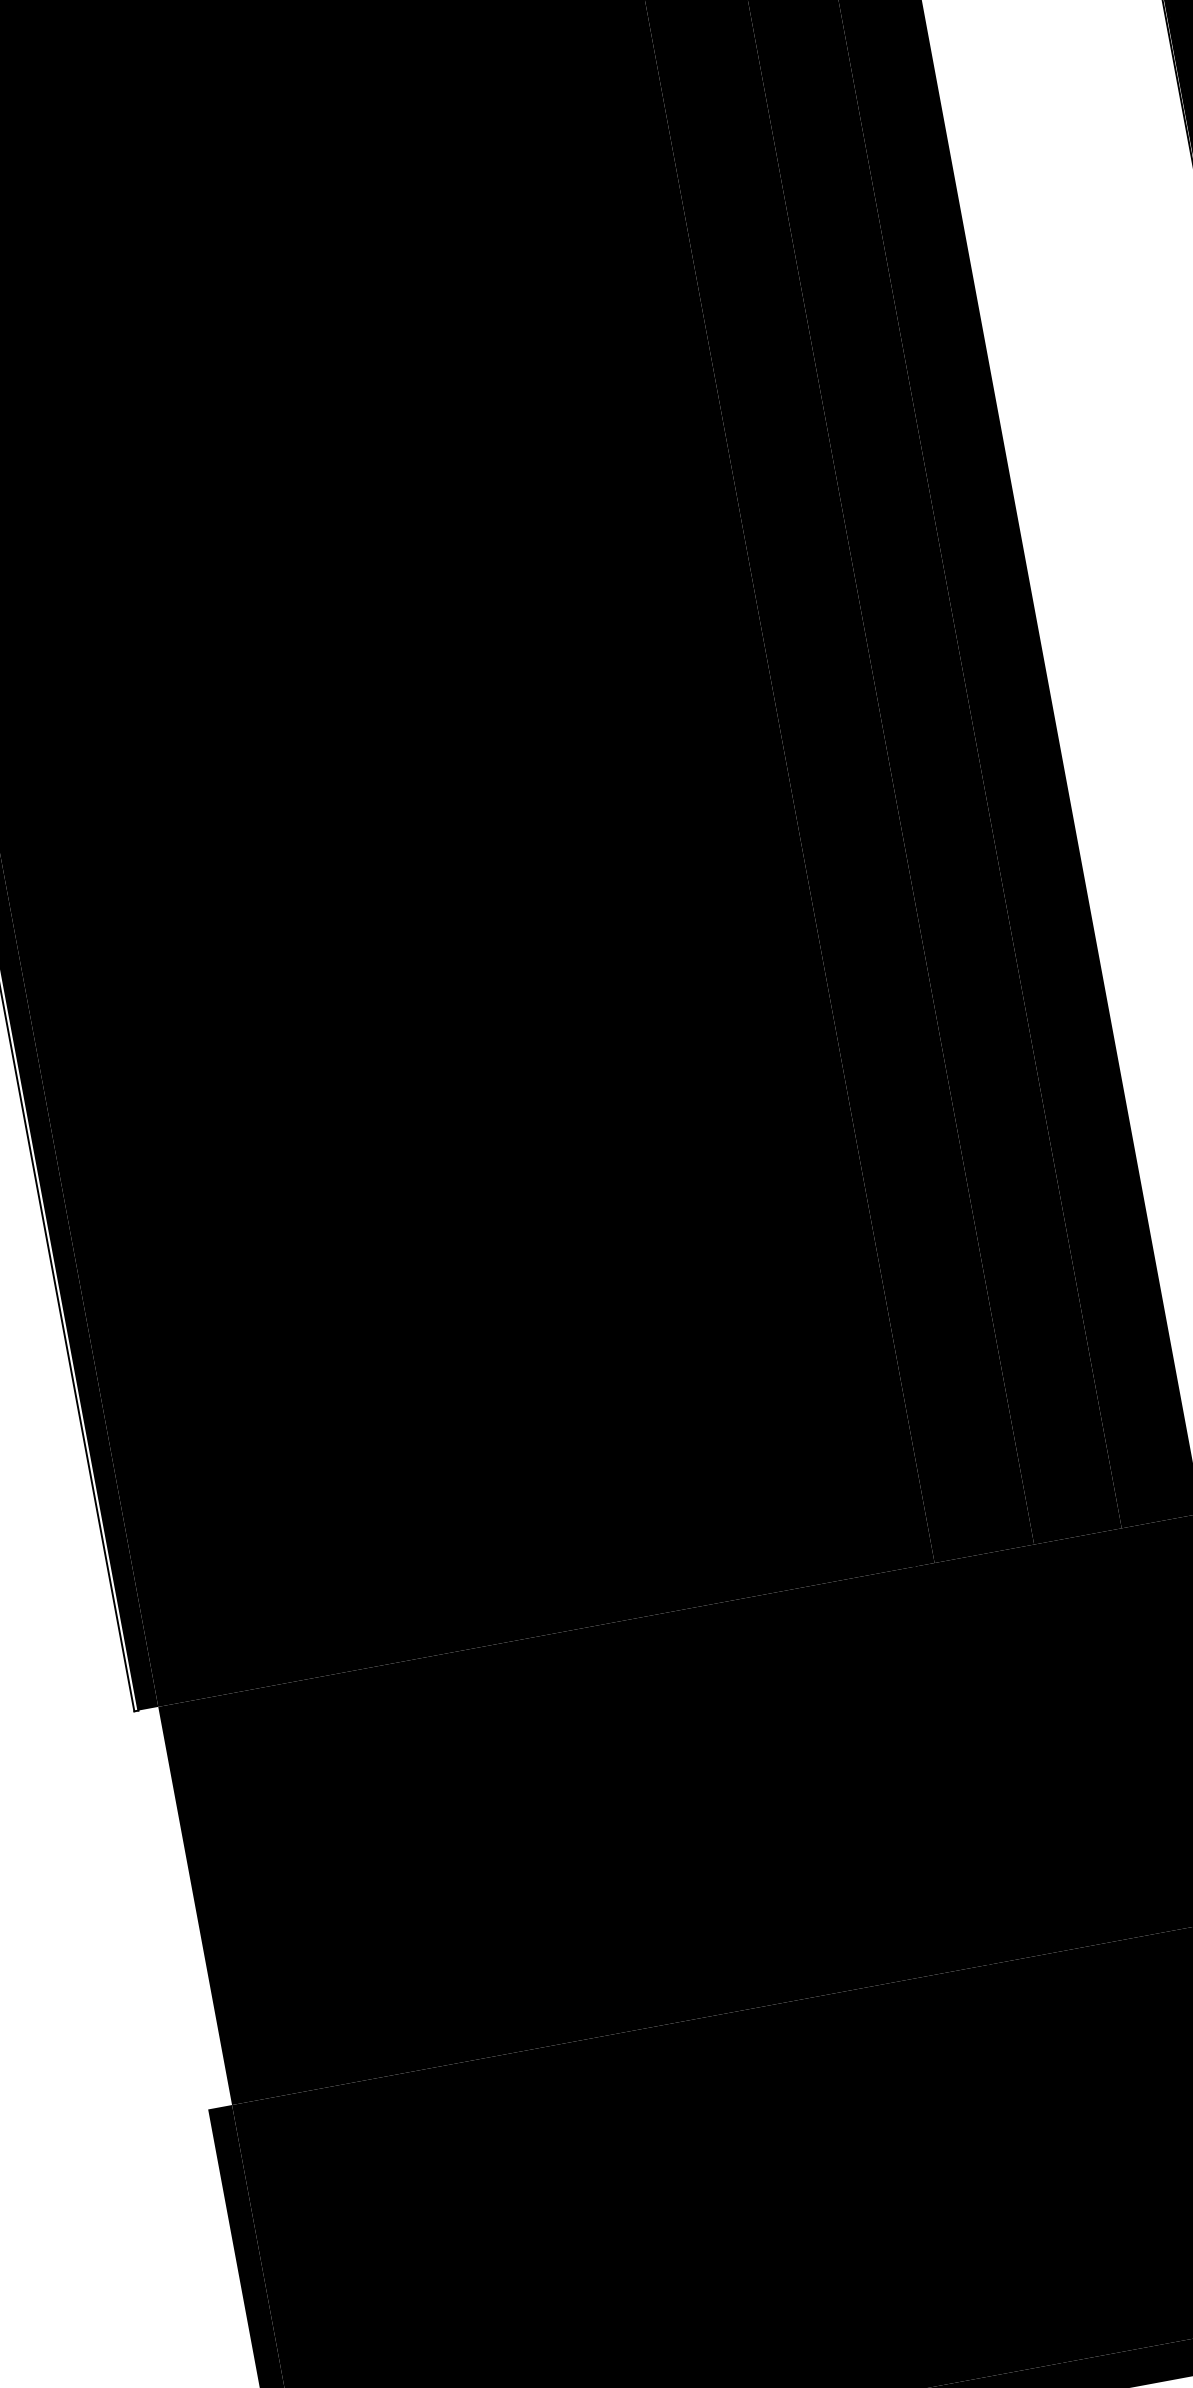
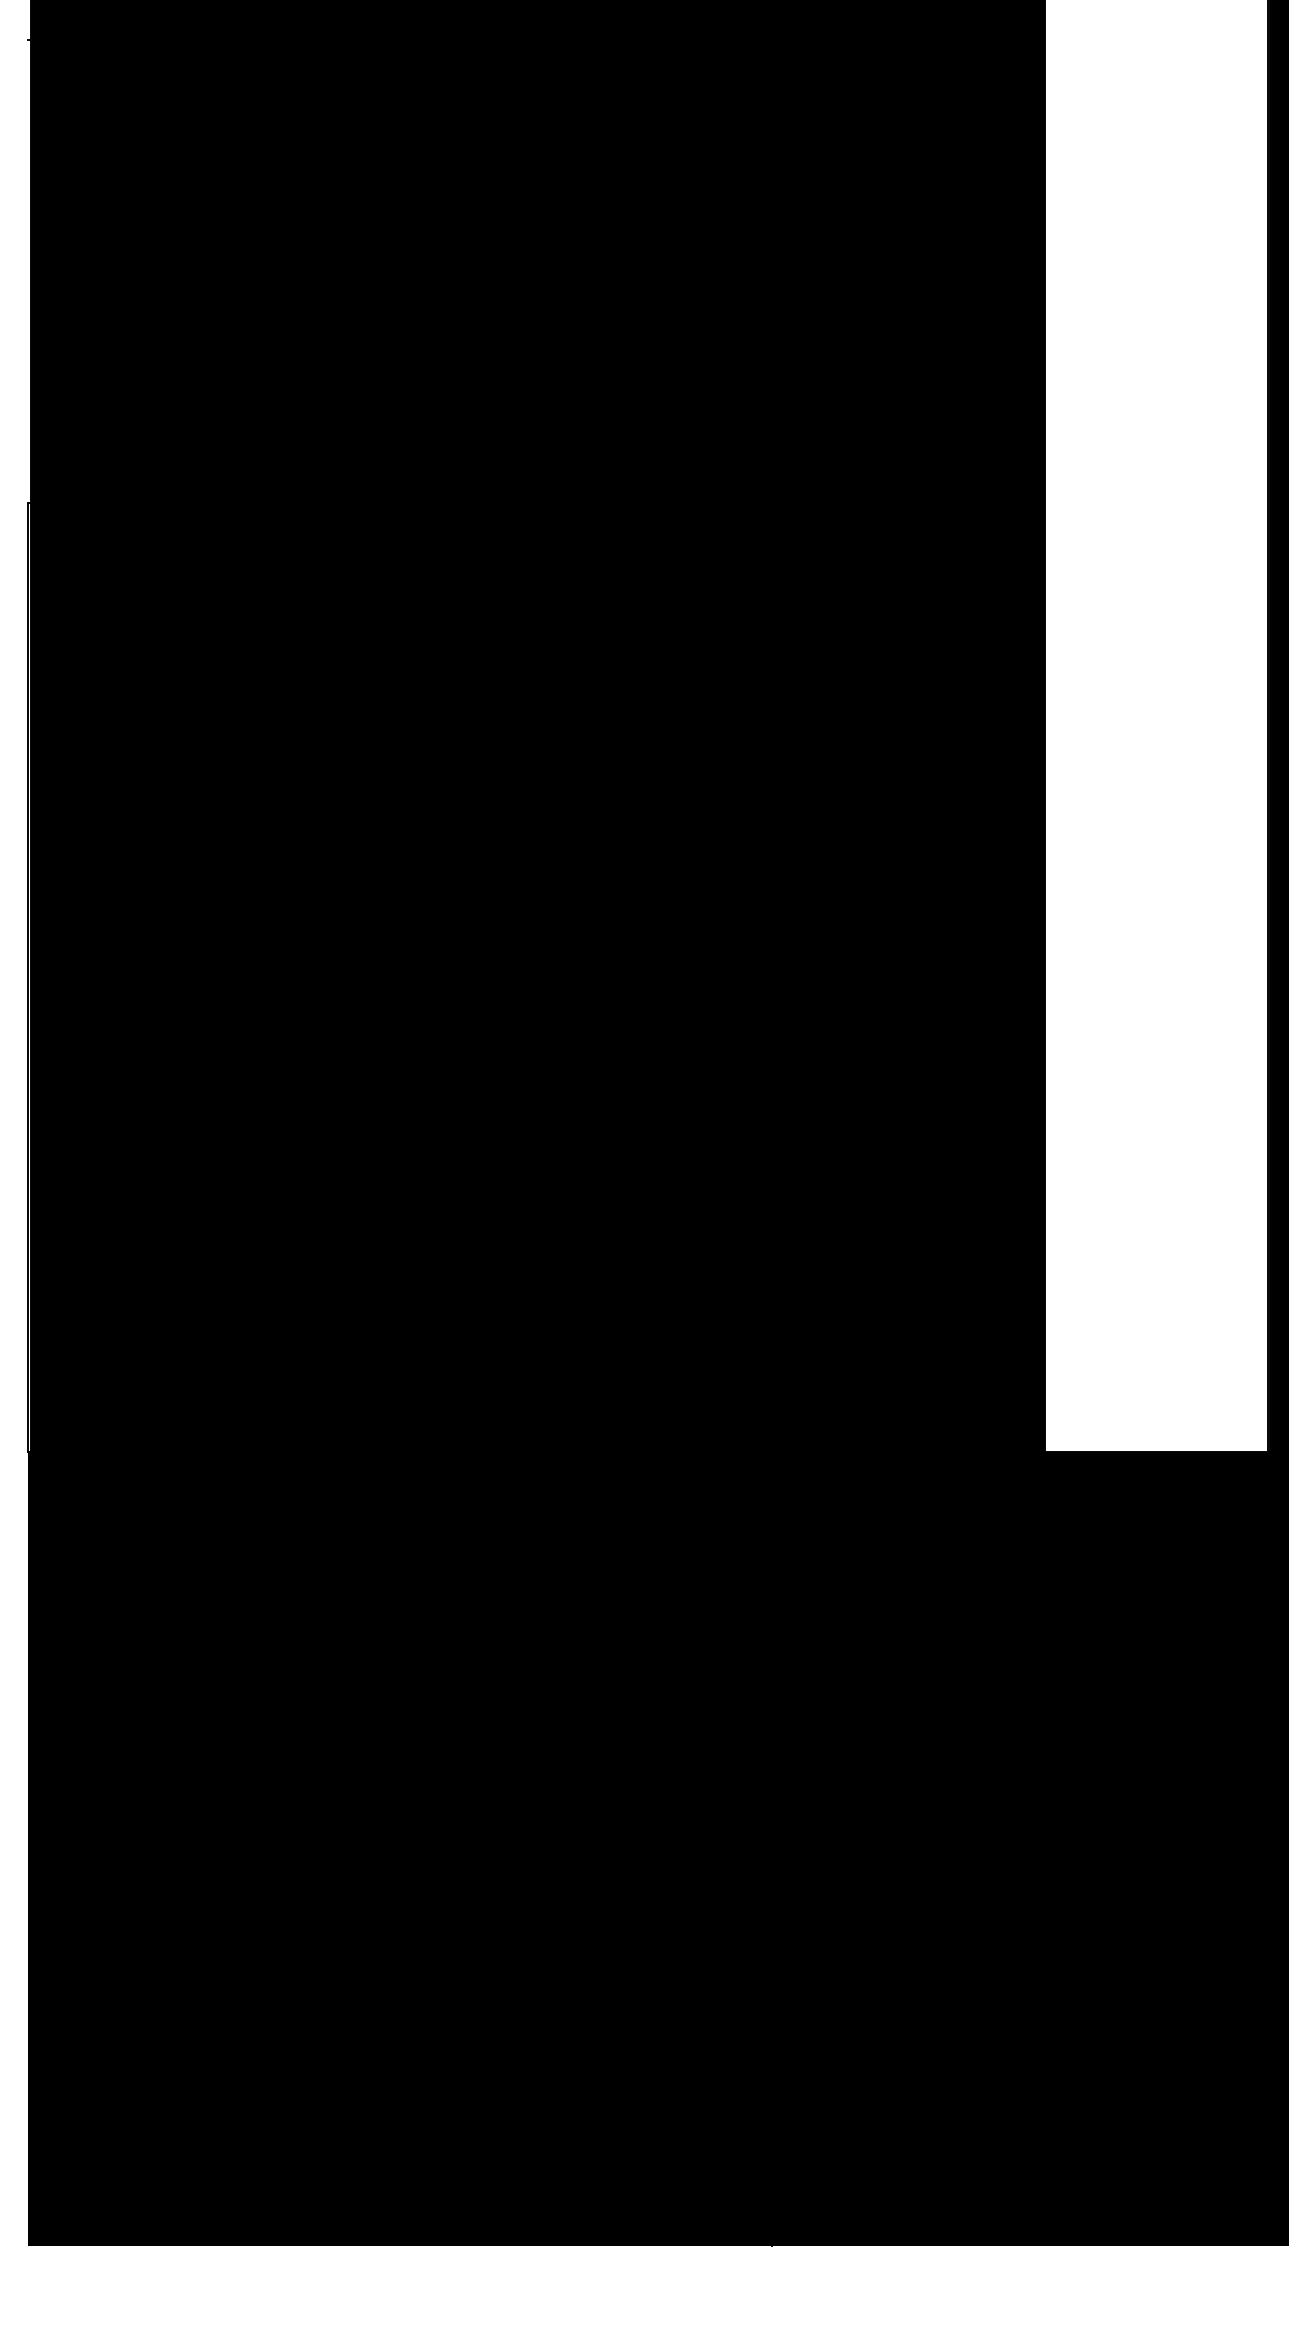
fill: (182, 1908) -> (38, 1642), added

